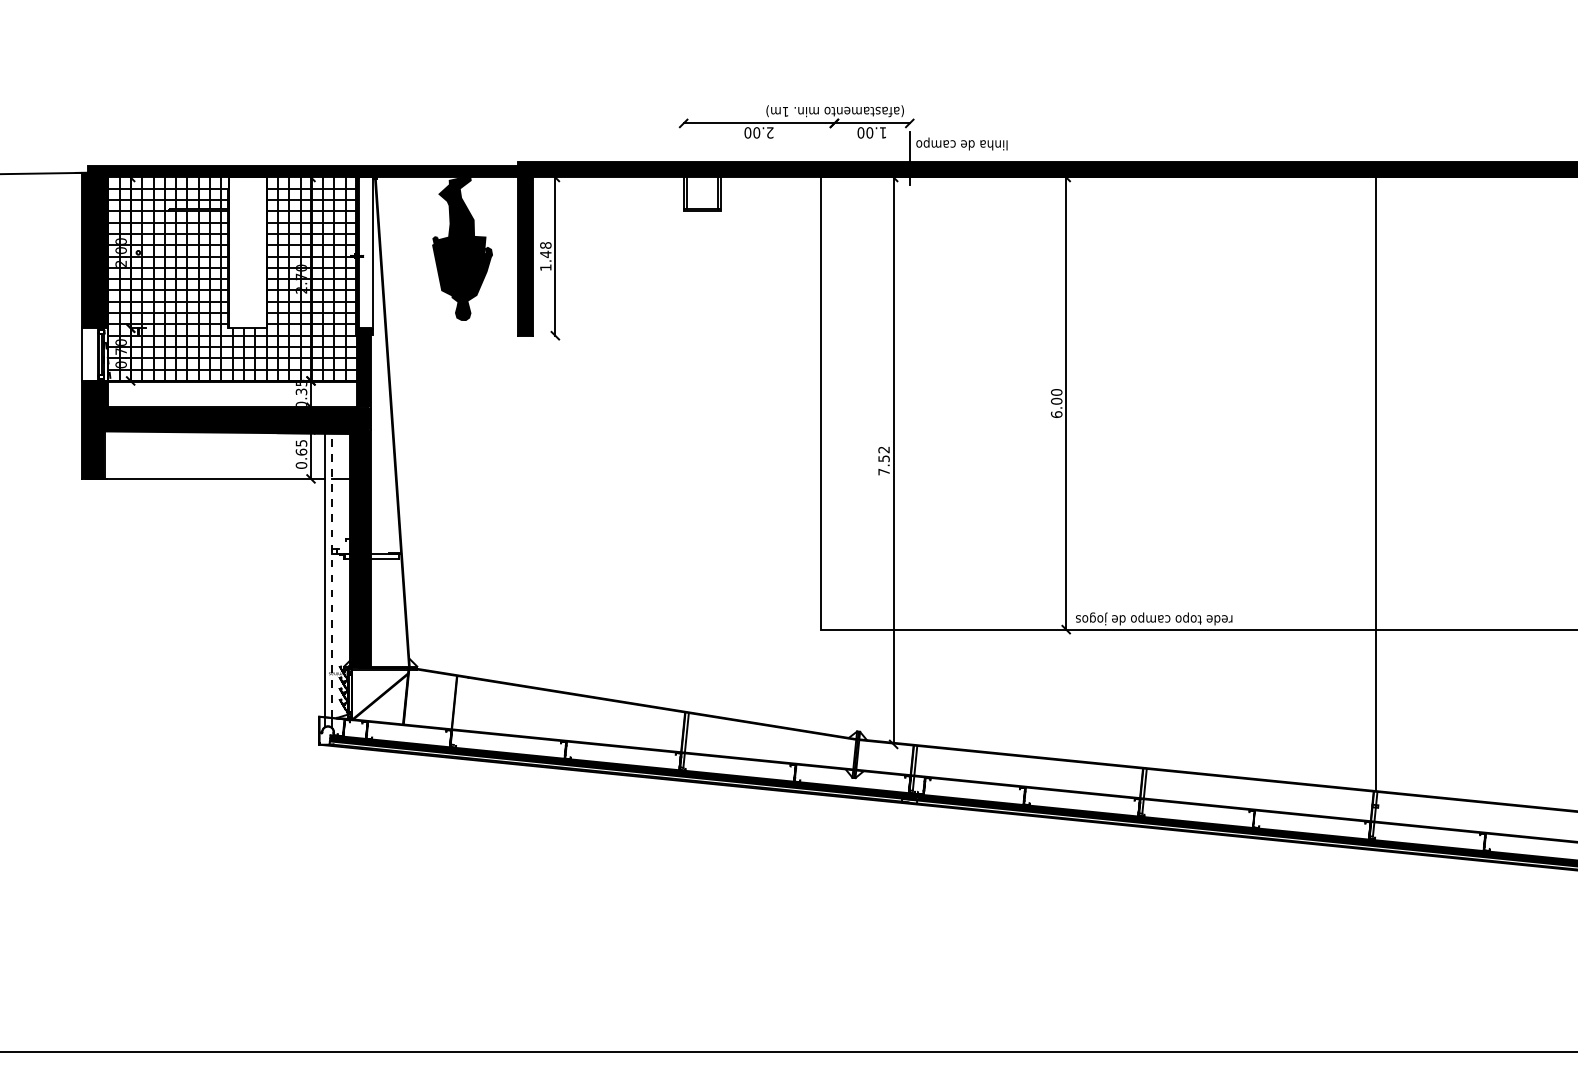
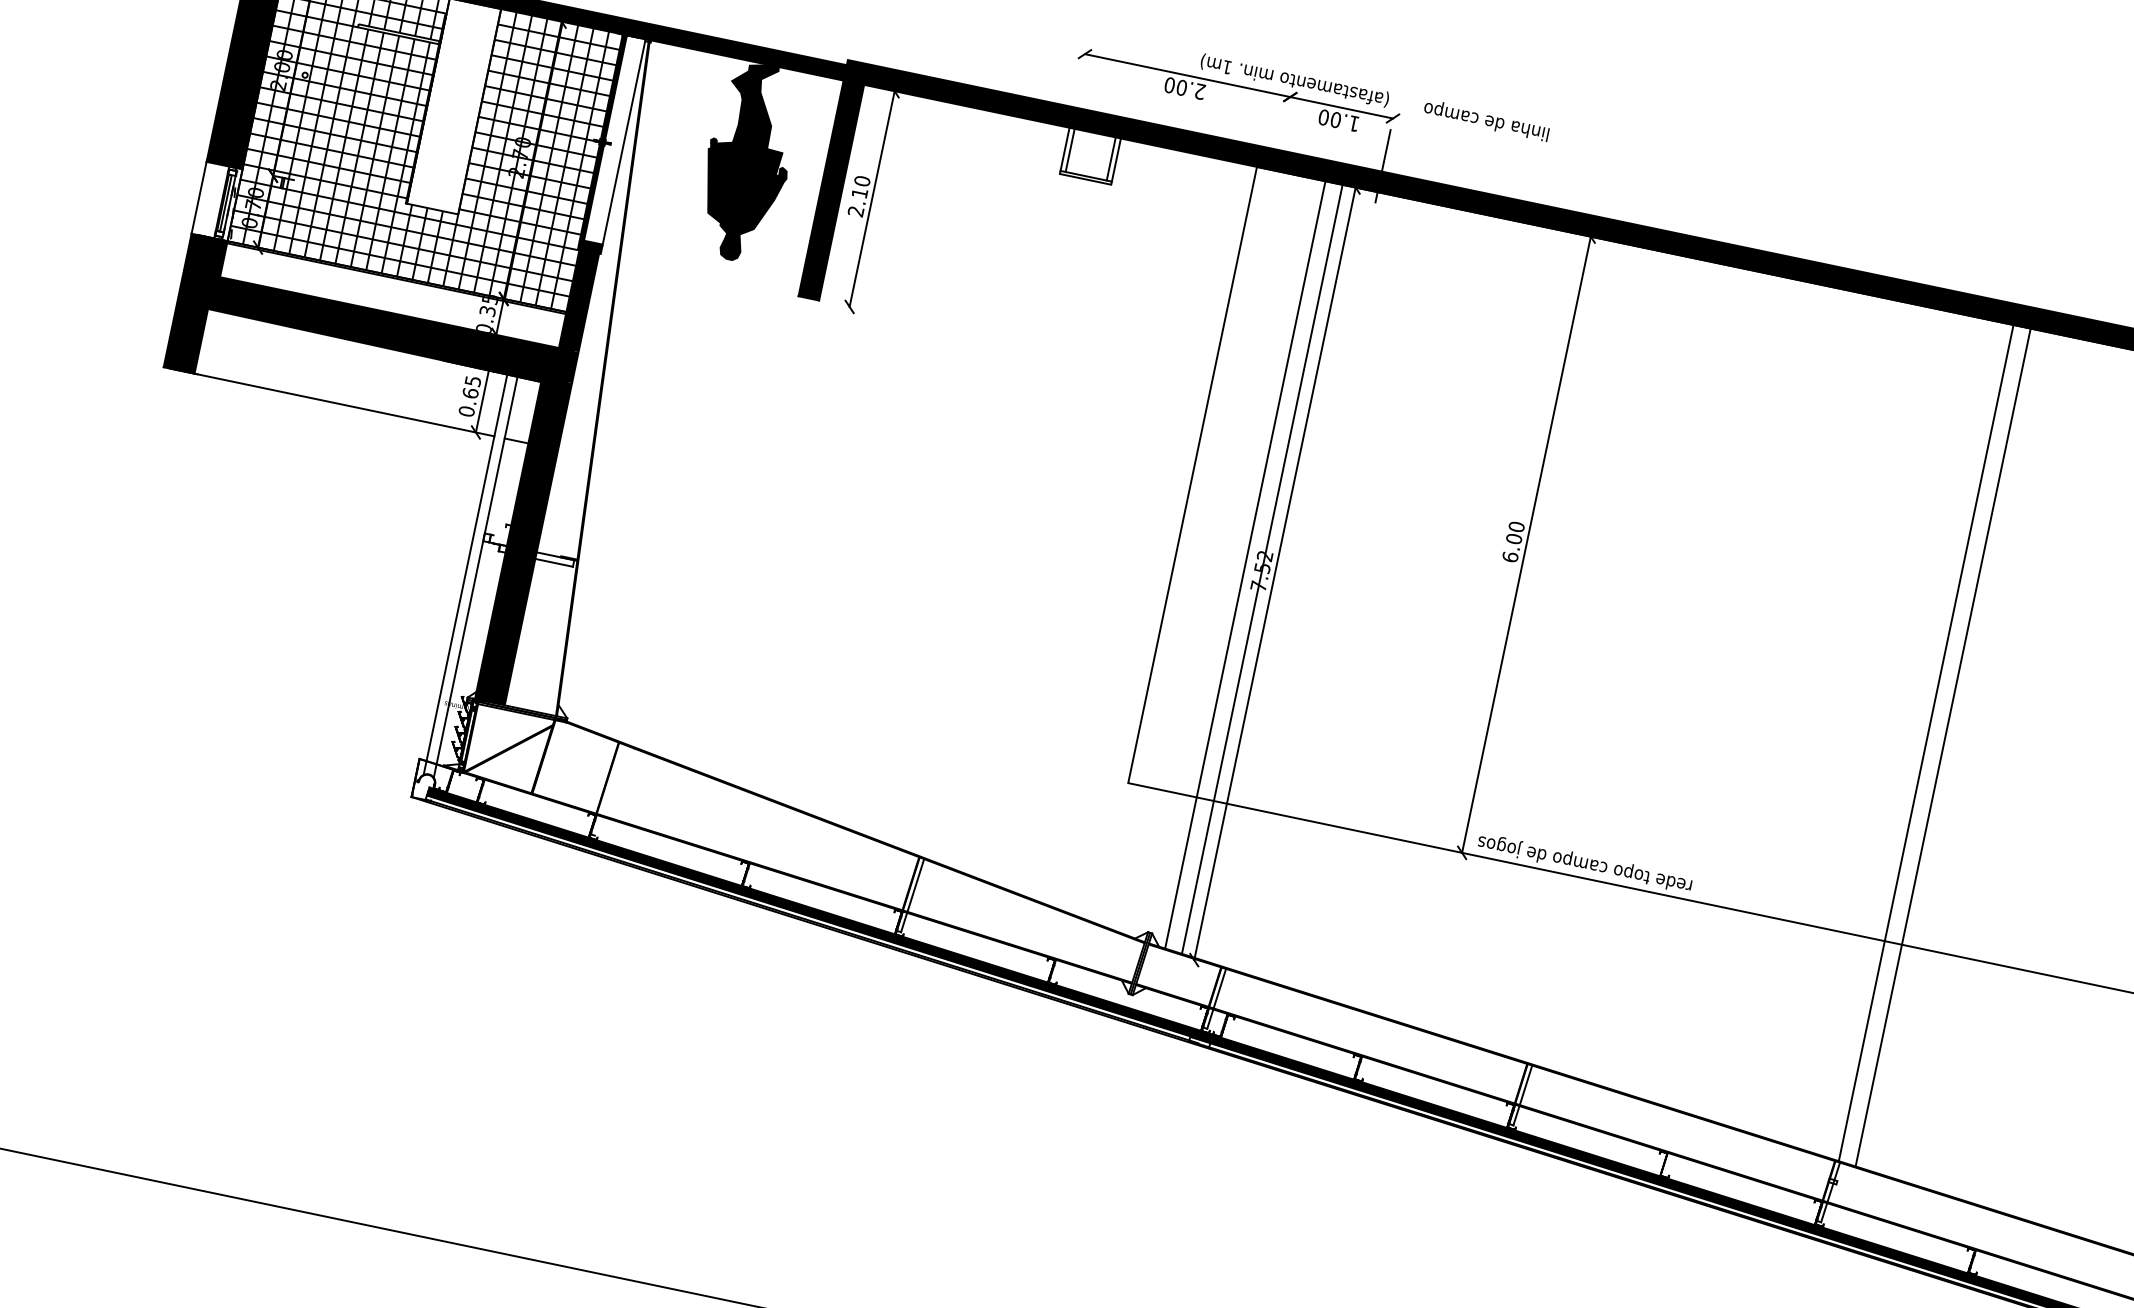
text: (961, 143) -> (1486, 119), moved
text: (545, 256) -> (858, 196), 1.48 -> 2.10
line: (871, 458) -> (1245, 564), added
line: (884, 459) -> (1262, 569), added
line: (1389, 484) -> (1943, 747), added
line: (332, 575) -> (477, 570), dashed -> solid

